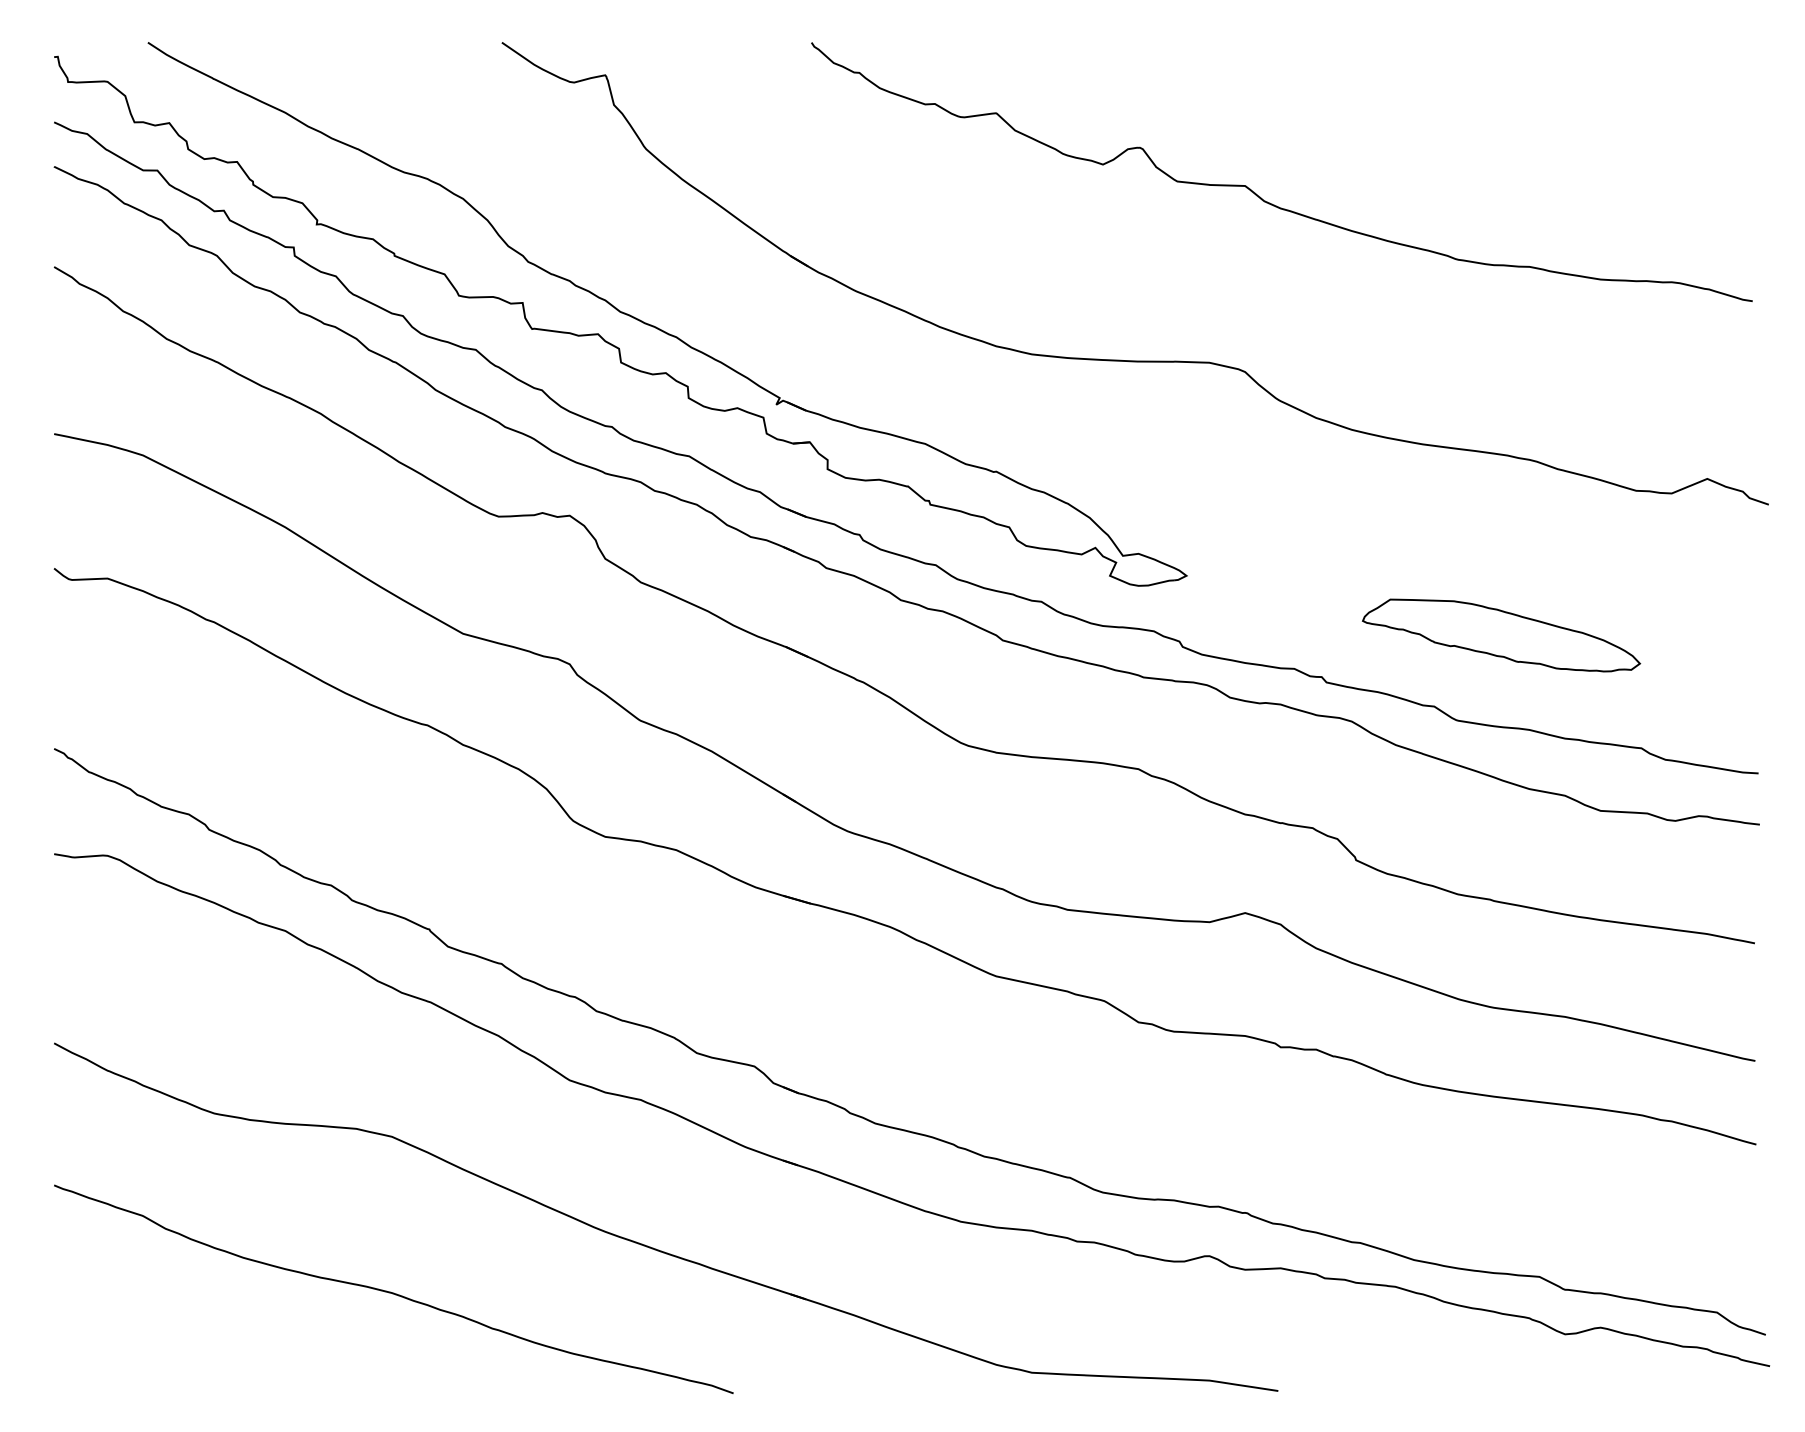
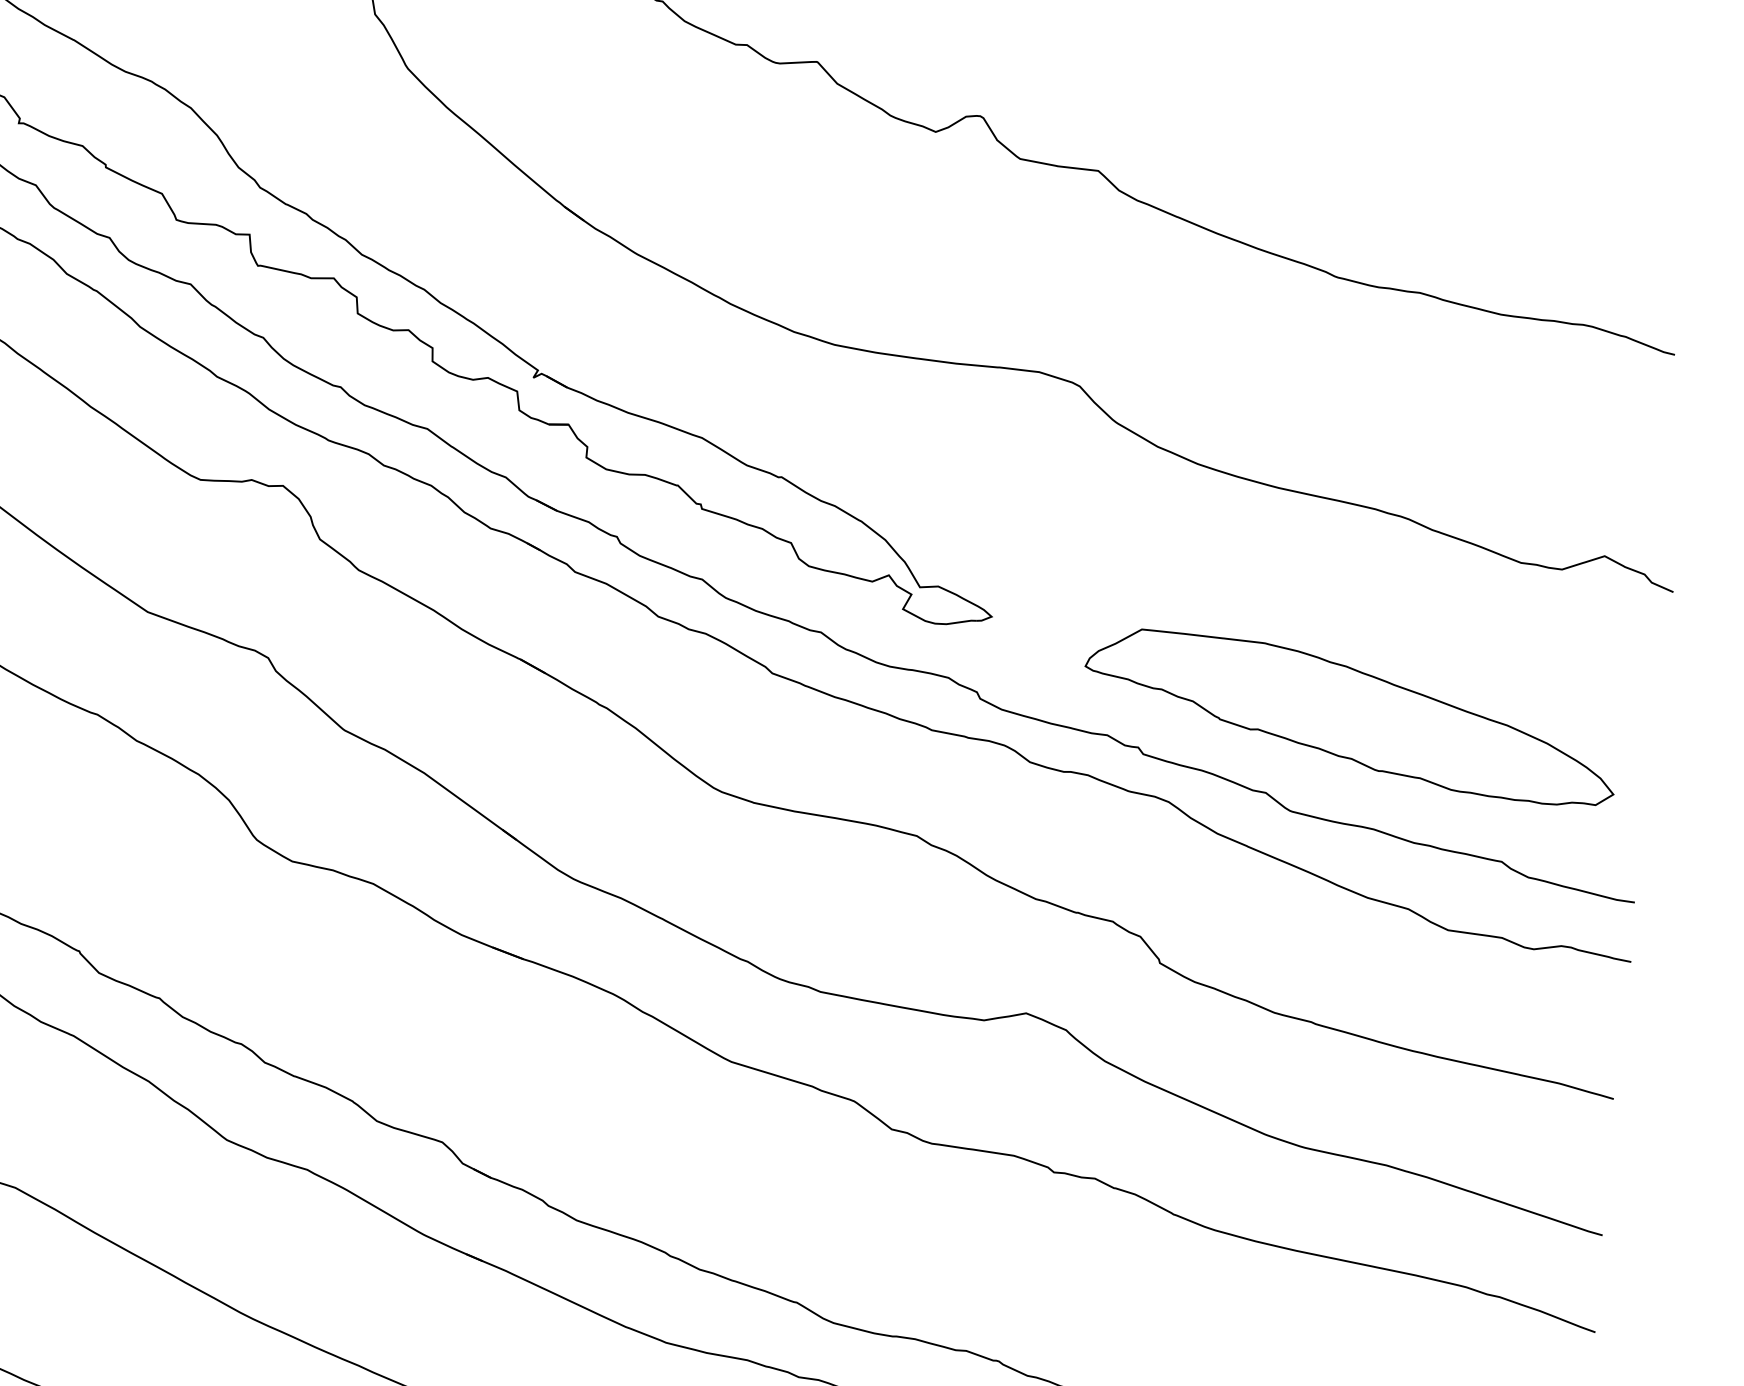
part: (1501, 635) -> (1350, 717), size x1.67

